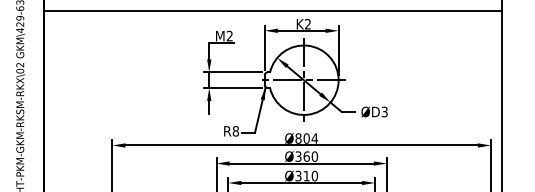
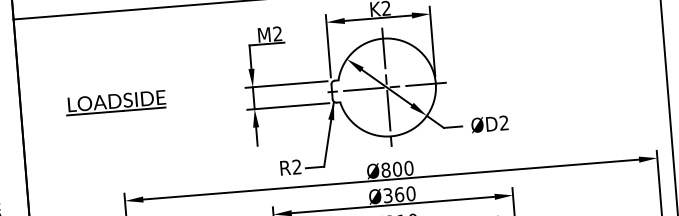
part: (110, 75) -> (114, 102), added
text: (384, 112) -> (503, 123), ØD3 -> ØD2
text: (235, 131) -> (296, 167), R8 -> R2
text: (314, 138) -> (408, 168), Ø804 -> Ø800

